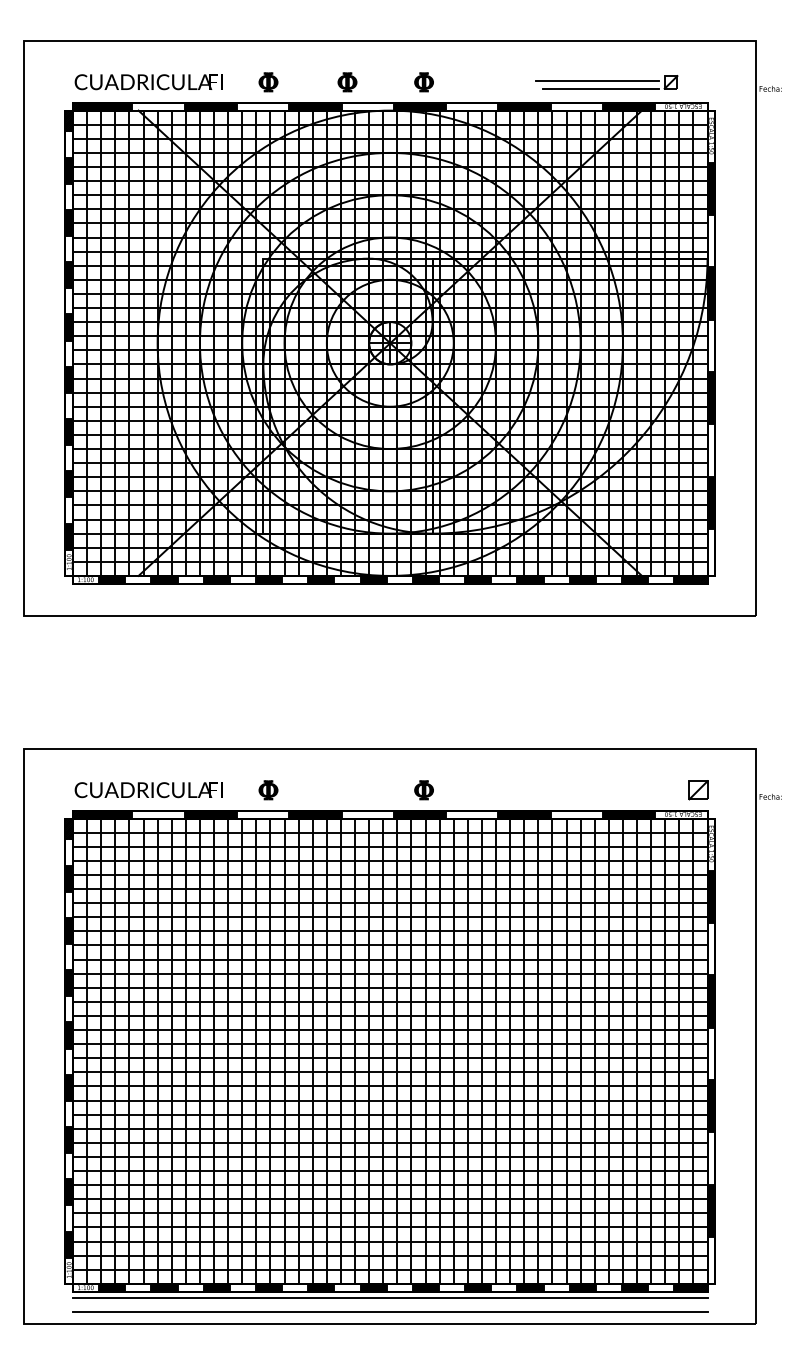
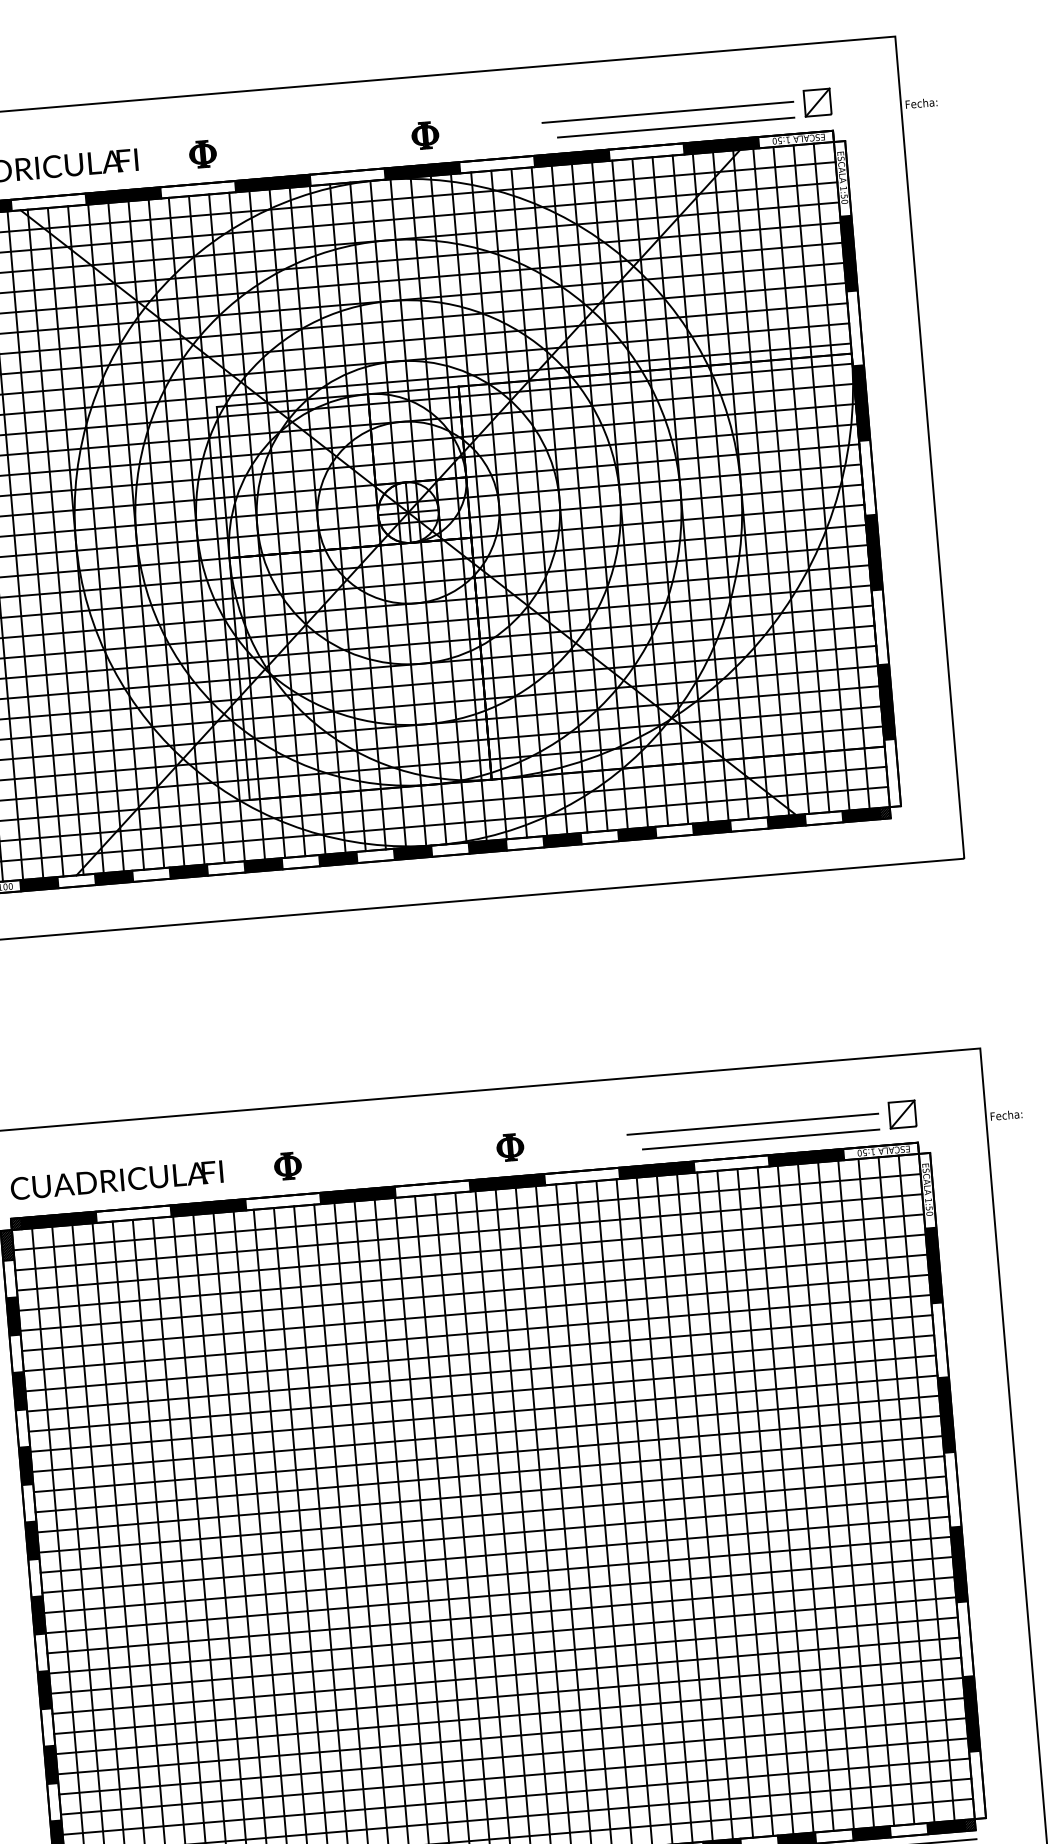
part: (347, 82) -> (315, 145), removed
part: (606, 82) -> (686, 113), size x1.43
line: (593, 788) -> (752, 1124), added
line: (598, 799) -> (760, 1139), added

